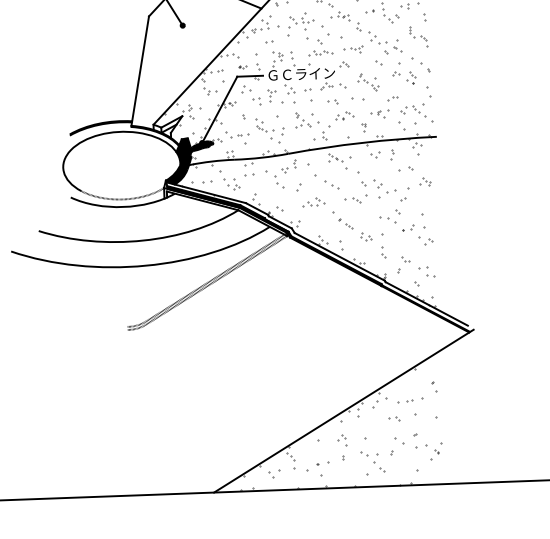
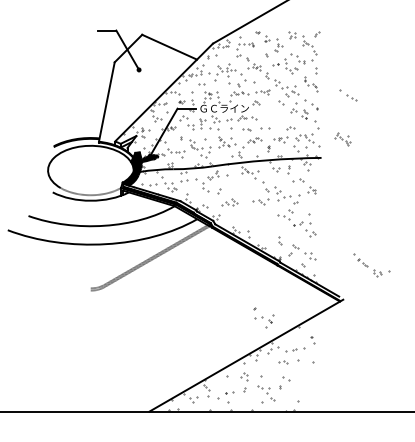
part: (367, 82) -> (342, 139), moved
part: (327, 182) -> (348, 95), moved
part: (357, 226) -> (371, 265), moved
part: (427, 446) -> (263, 317), moved

